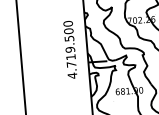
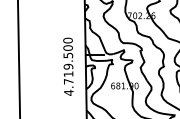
text: (70, 49) -> (68, 66), moved

